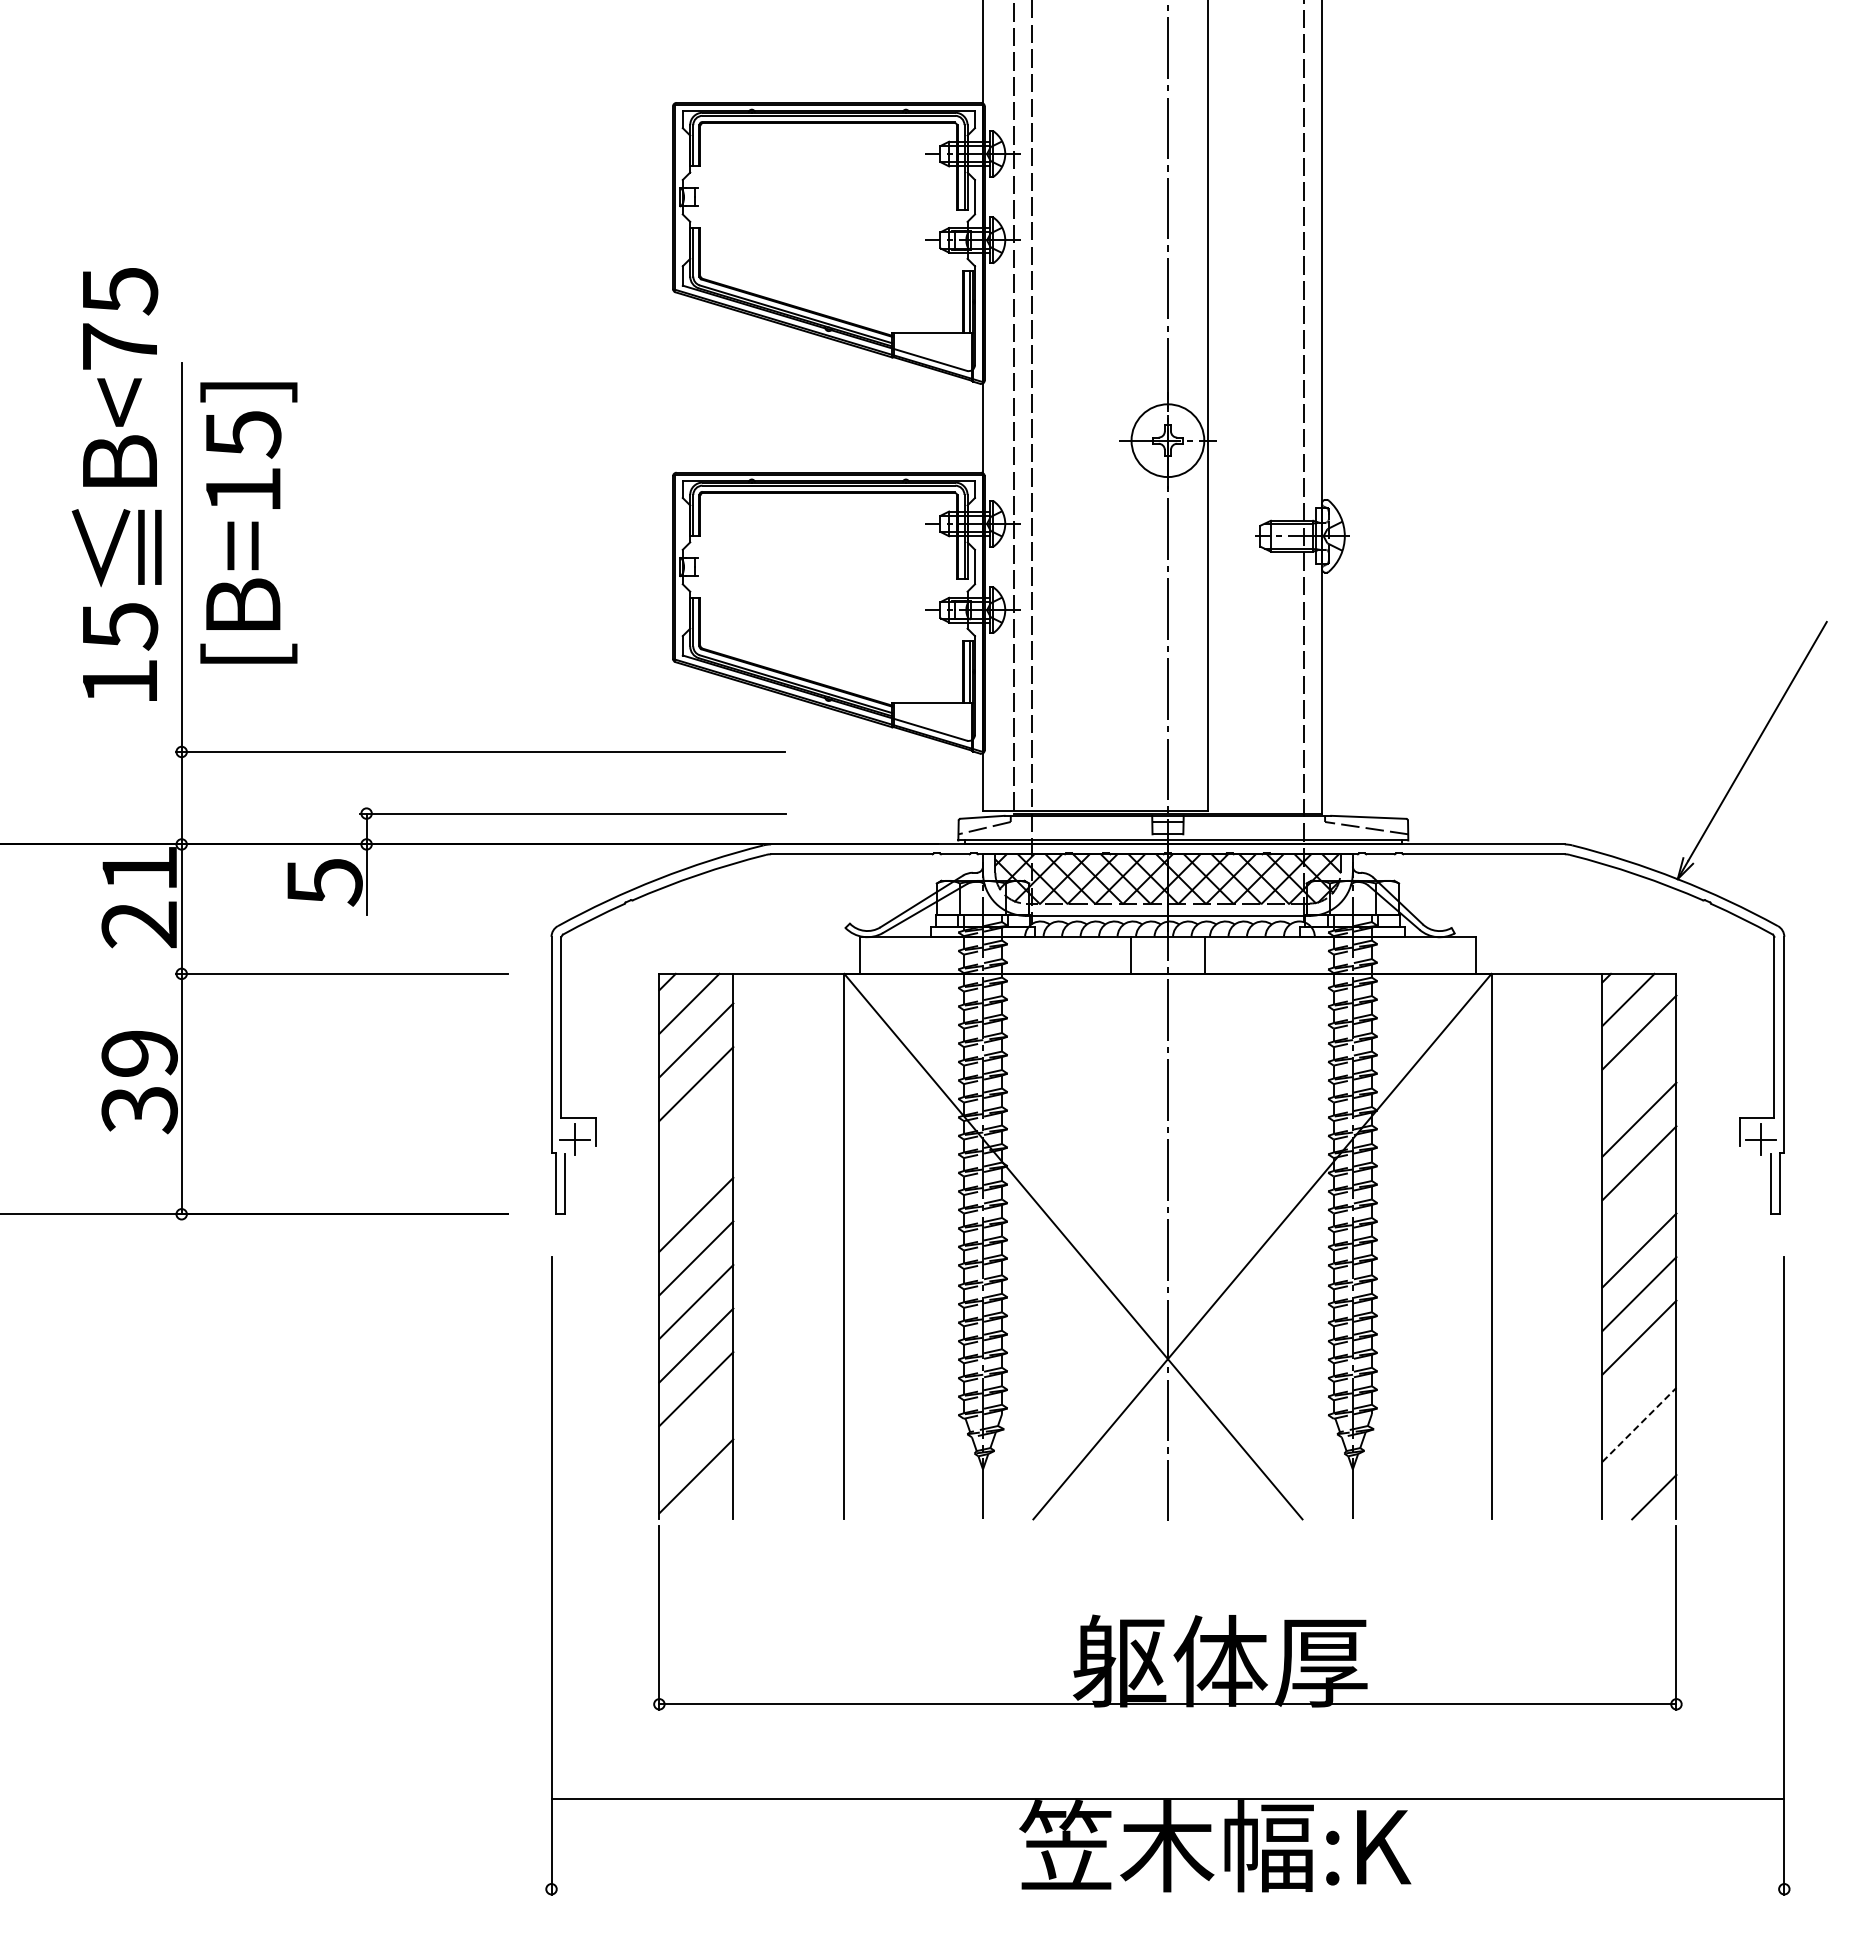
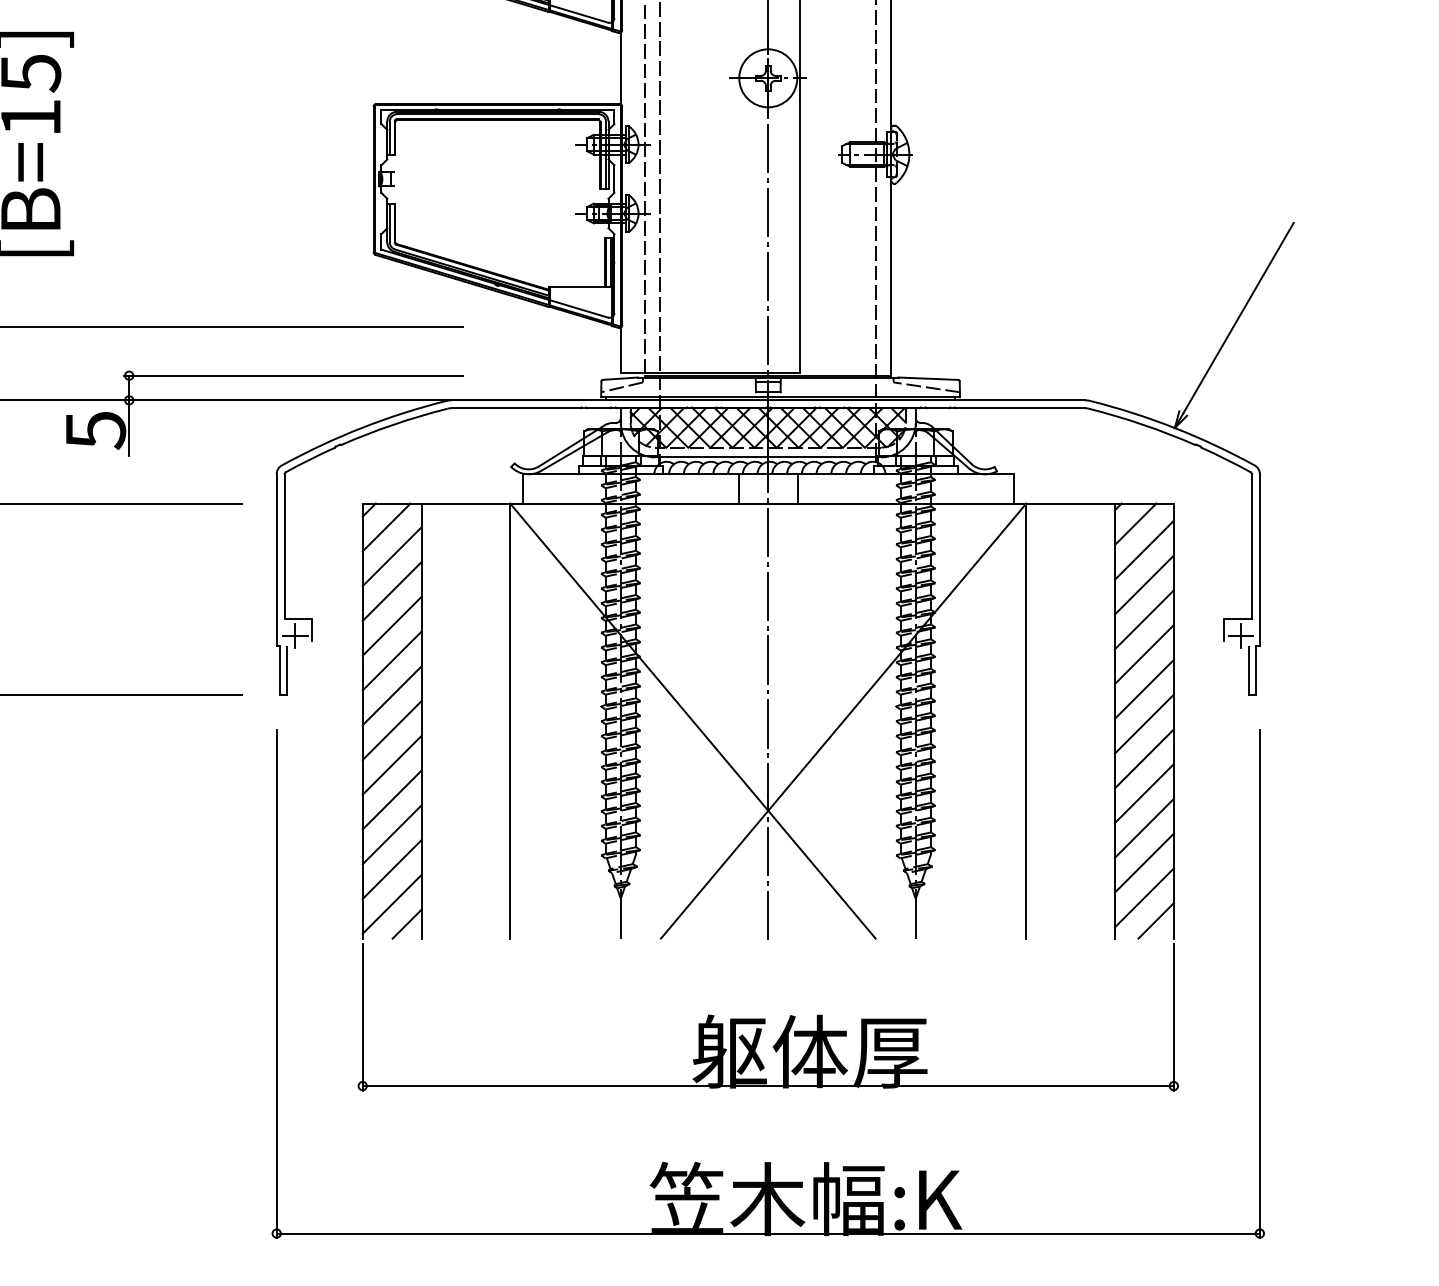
line: (1639, 1076) -> (1144, 585), added
line: (696, 1127) -> (392, 626), added
line: (696, 1171) -> (392, 661), added
line: (1639, 1206) -> (1144, 689), added
line: (1639, 1381) -> (1144, 828), added
line: (1639, 1424) -> (1144, 862), dashed -> solid
line: (696, 1432) -> (392, 869), added
line: (1639, 1468) -> (1144, 898), added
line: (714, 1500) -> (406, 923), added
line: (1167, 1799) -> (767, 1233), moved

